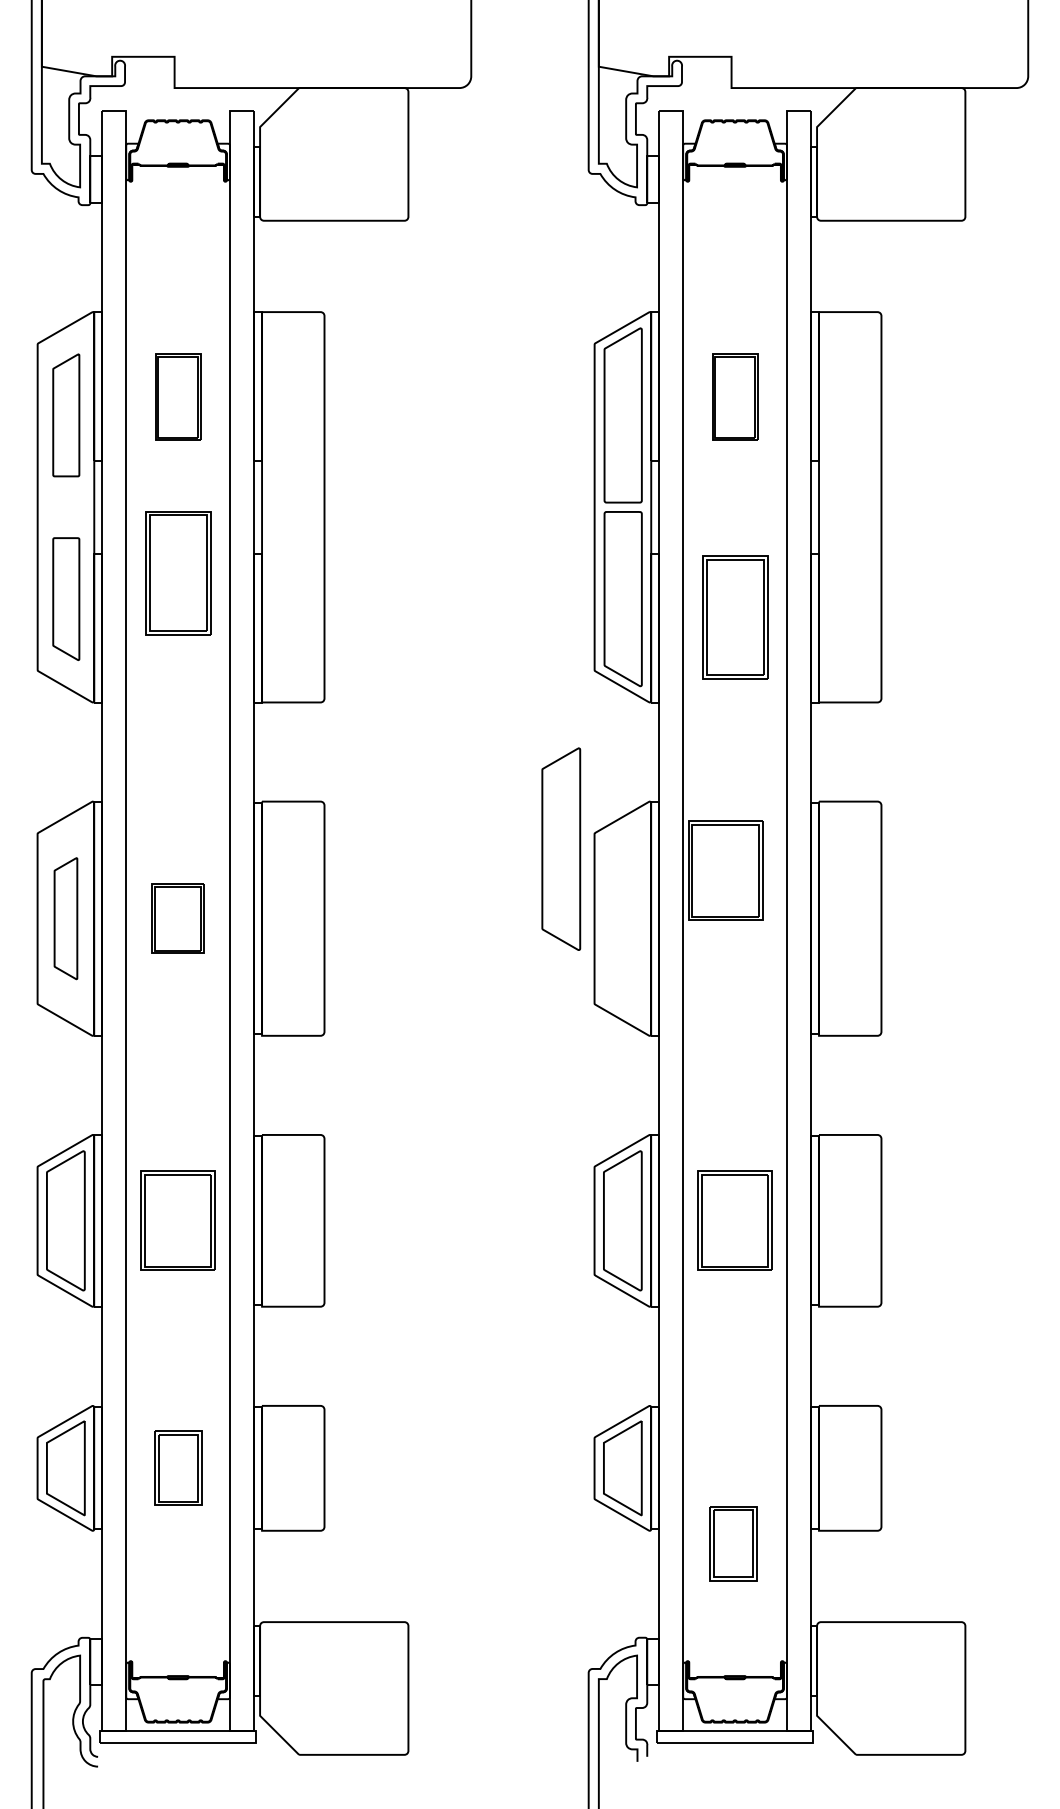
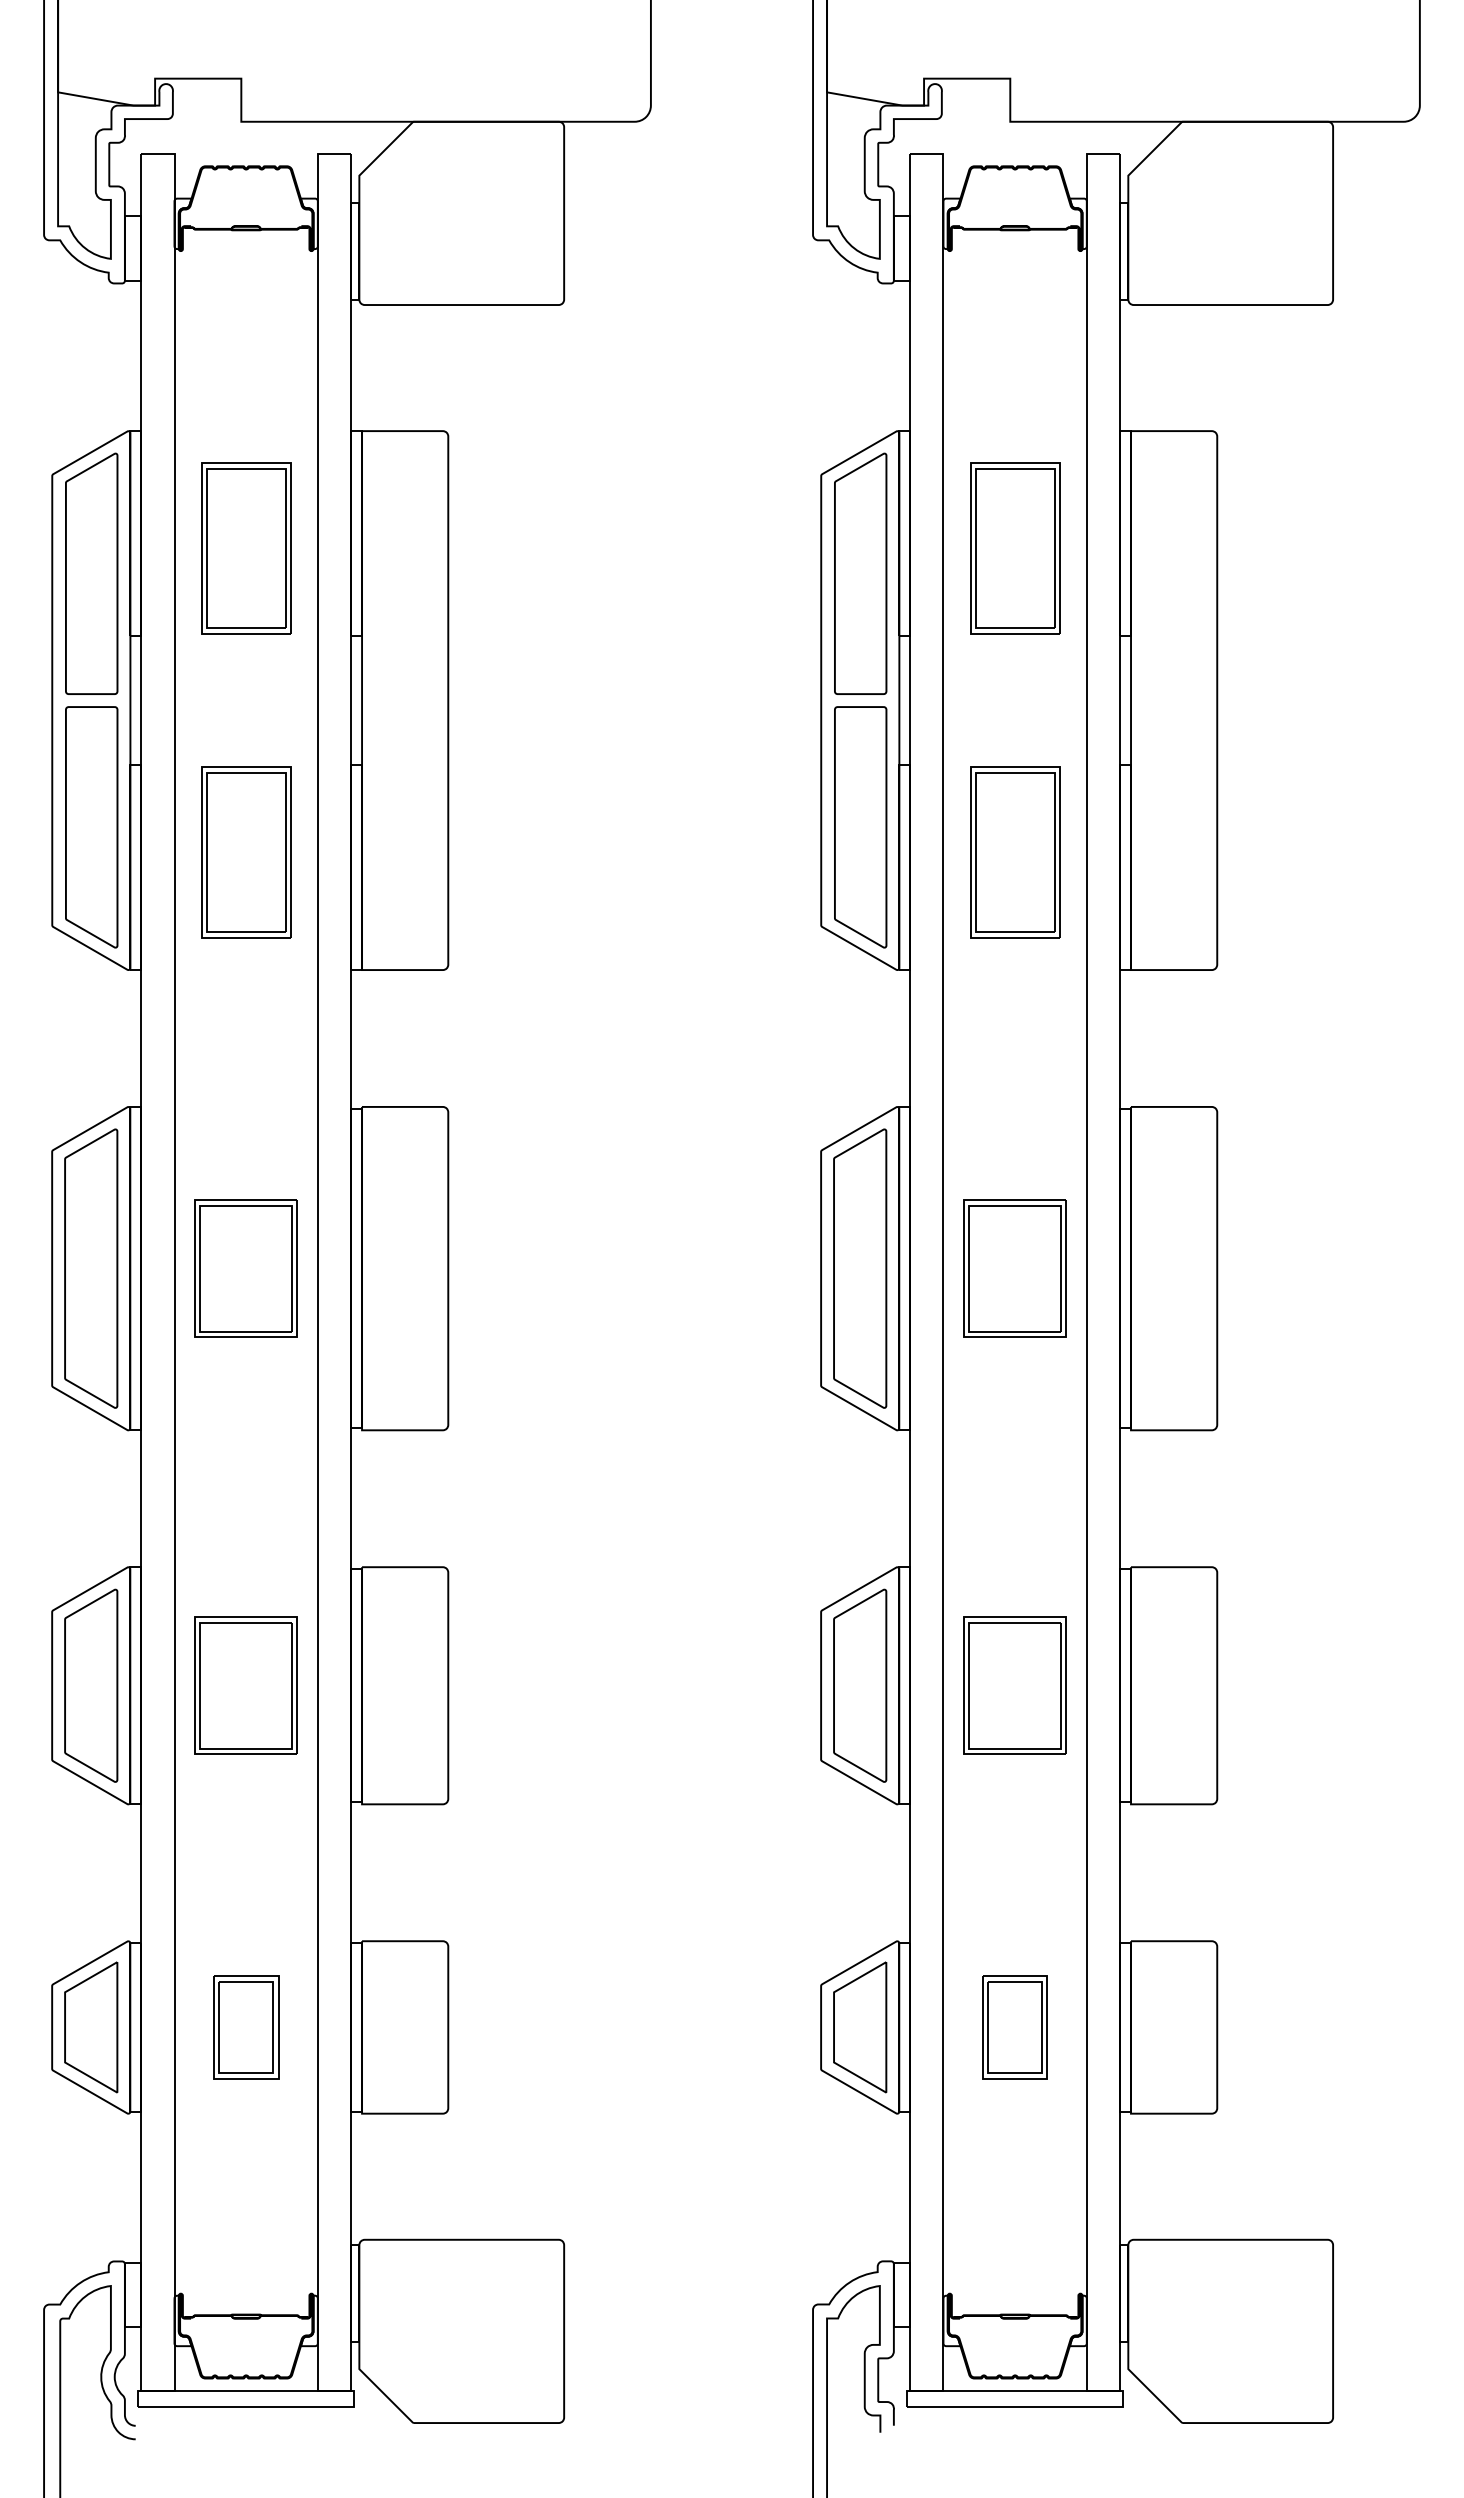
part: (178, 397) -> (246, 548), size x1.43
part: (735, 397) -> (1015, 548), size x1.43
part: (66, 415) -> (91, 573), size x1.43
part: (178, 573) -> (246, 852), moved
part: (66, 599) -> (91, 827), size x1.43
part: (561, 849) -> (860, 1268), moved
part: (725, 870) -> (1014, 1268), moved
part: (66, 918) -> (91, 1268), size x1.67
part: (177, 918) -> (245, 1268), size x1.43
part: (733, 1543) -> (1014, 2027), moved

